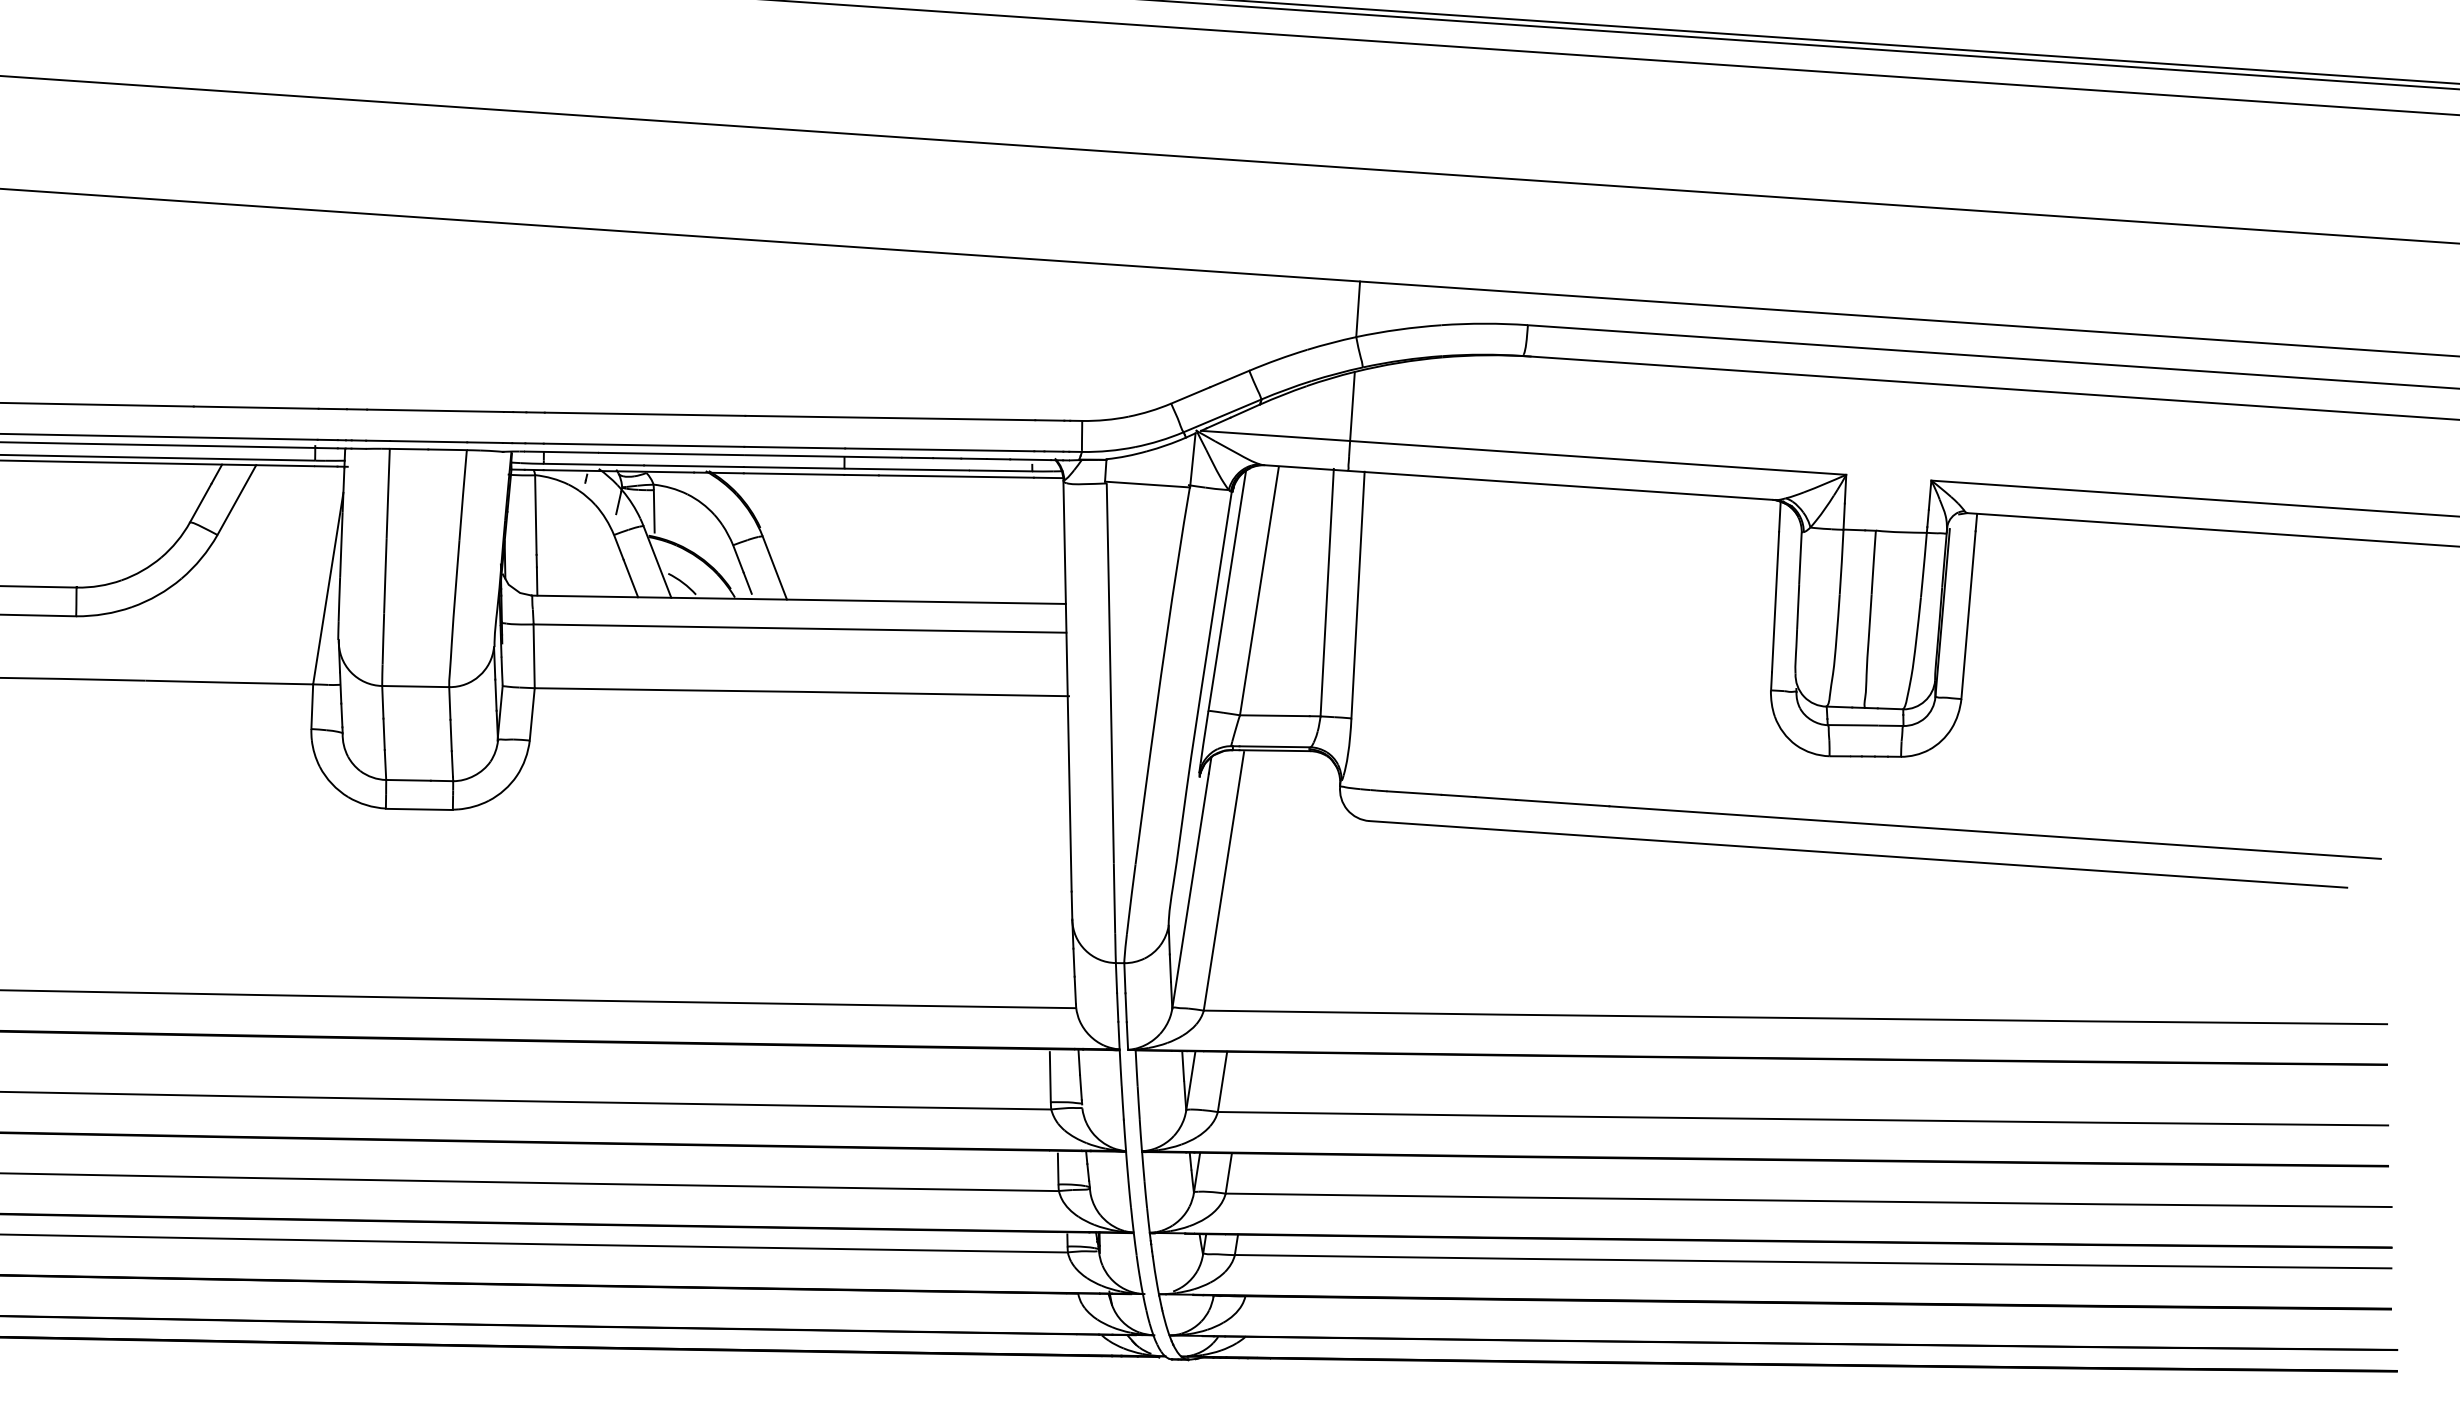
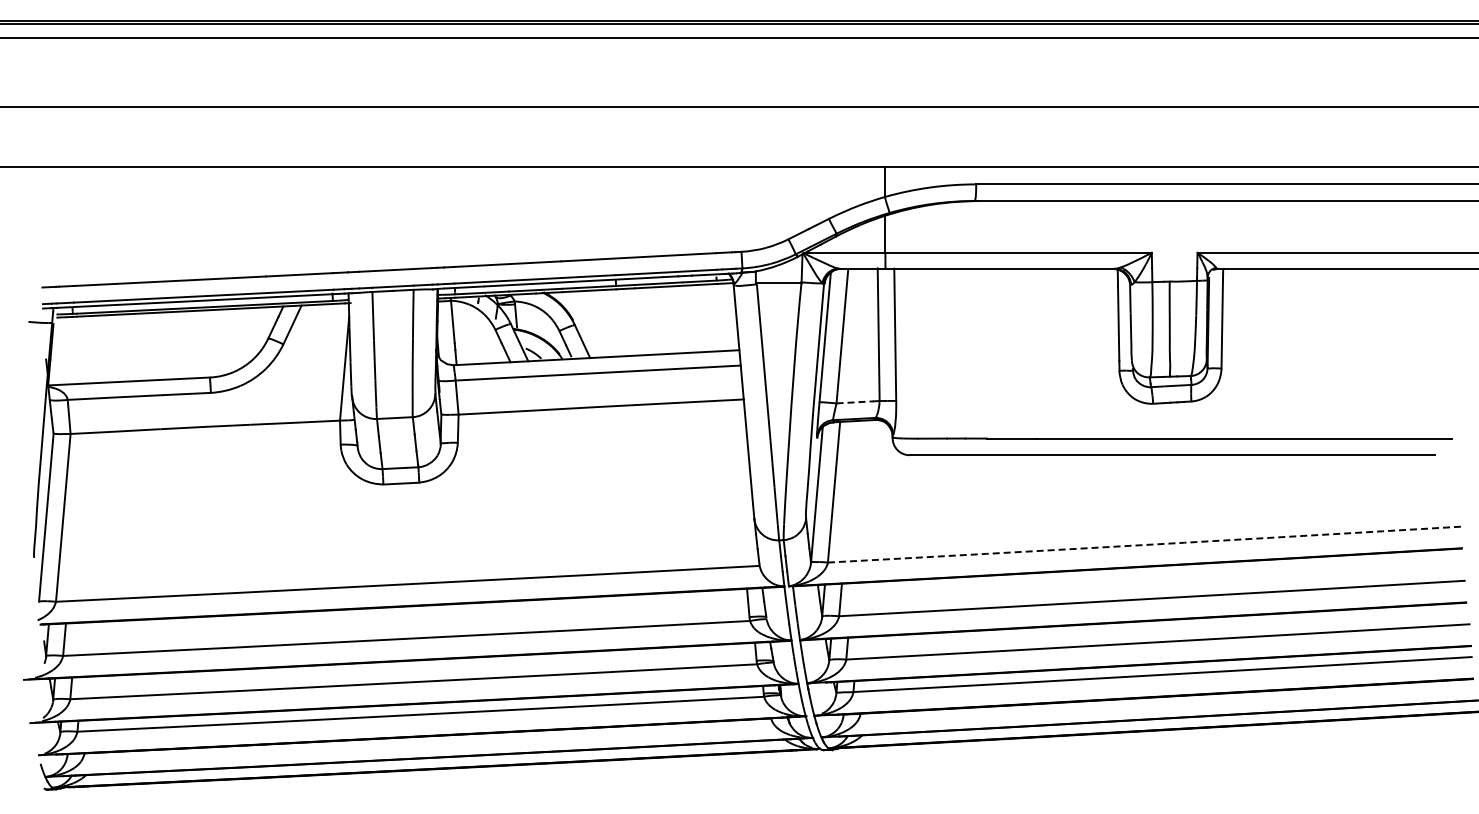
line: (1275, 716) -> (855, 402), solid -> dashed
arc: (1795, 1019) -> (1144, 545), solid -> dashed

